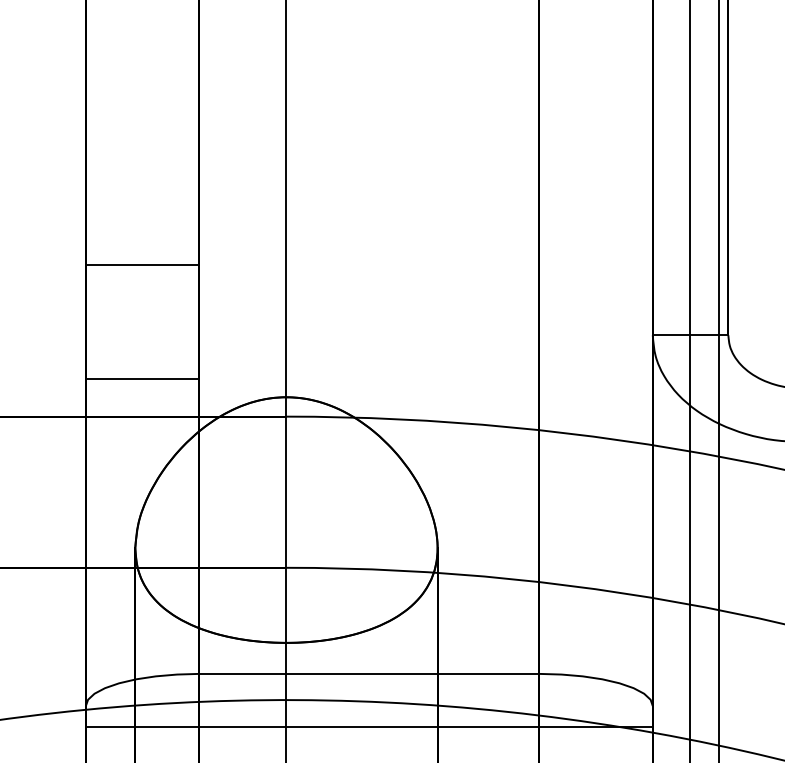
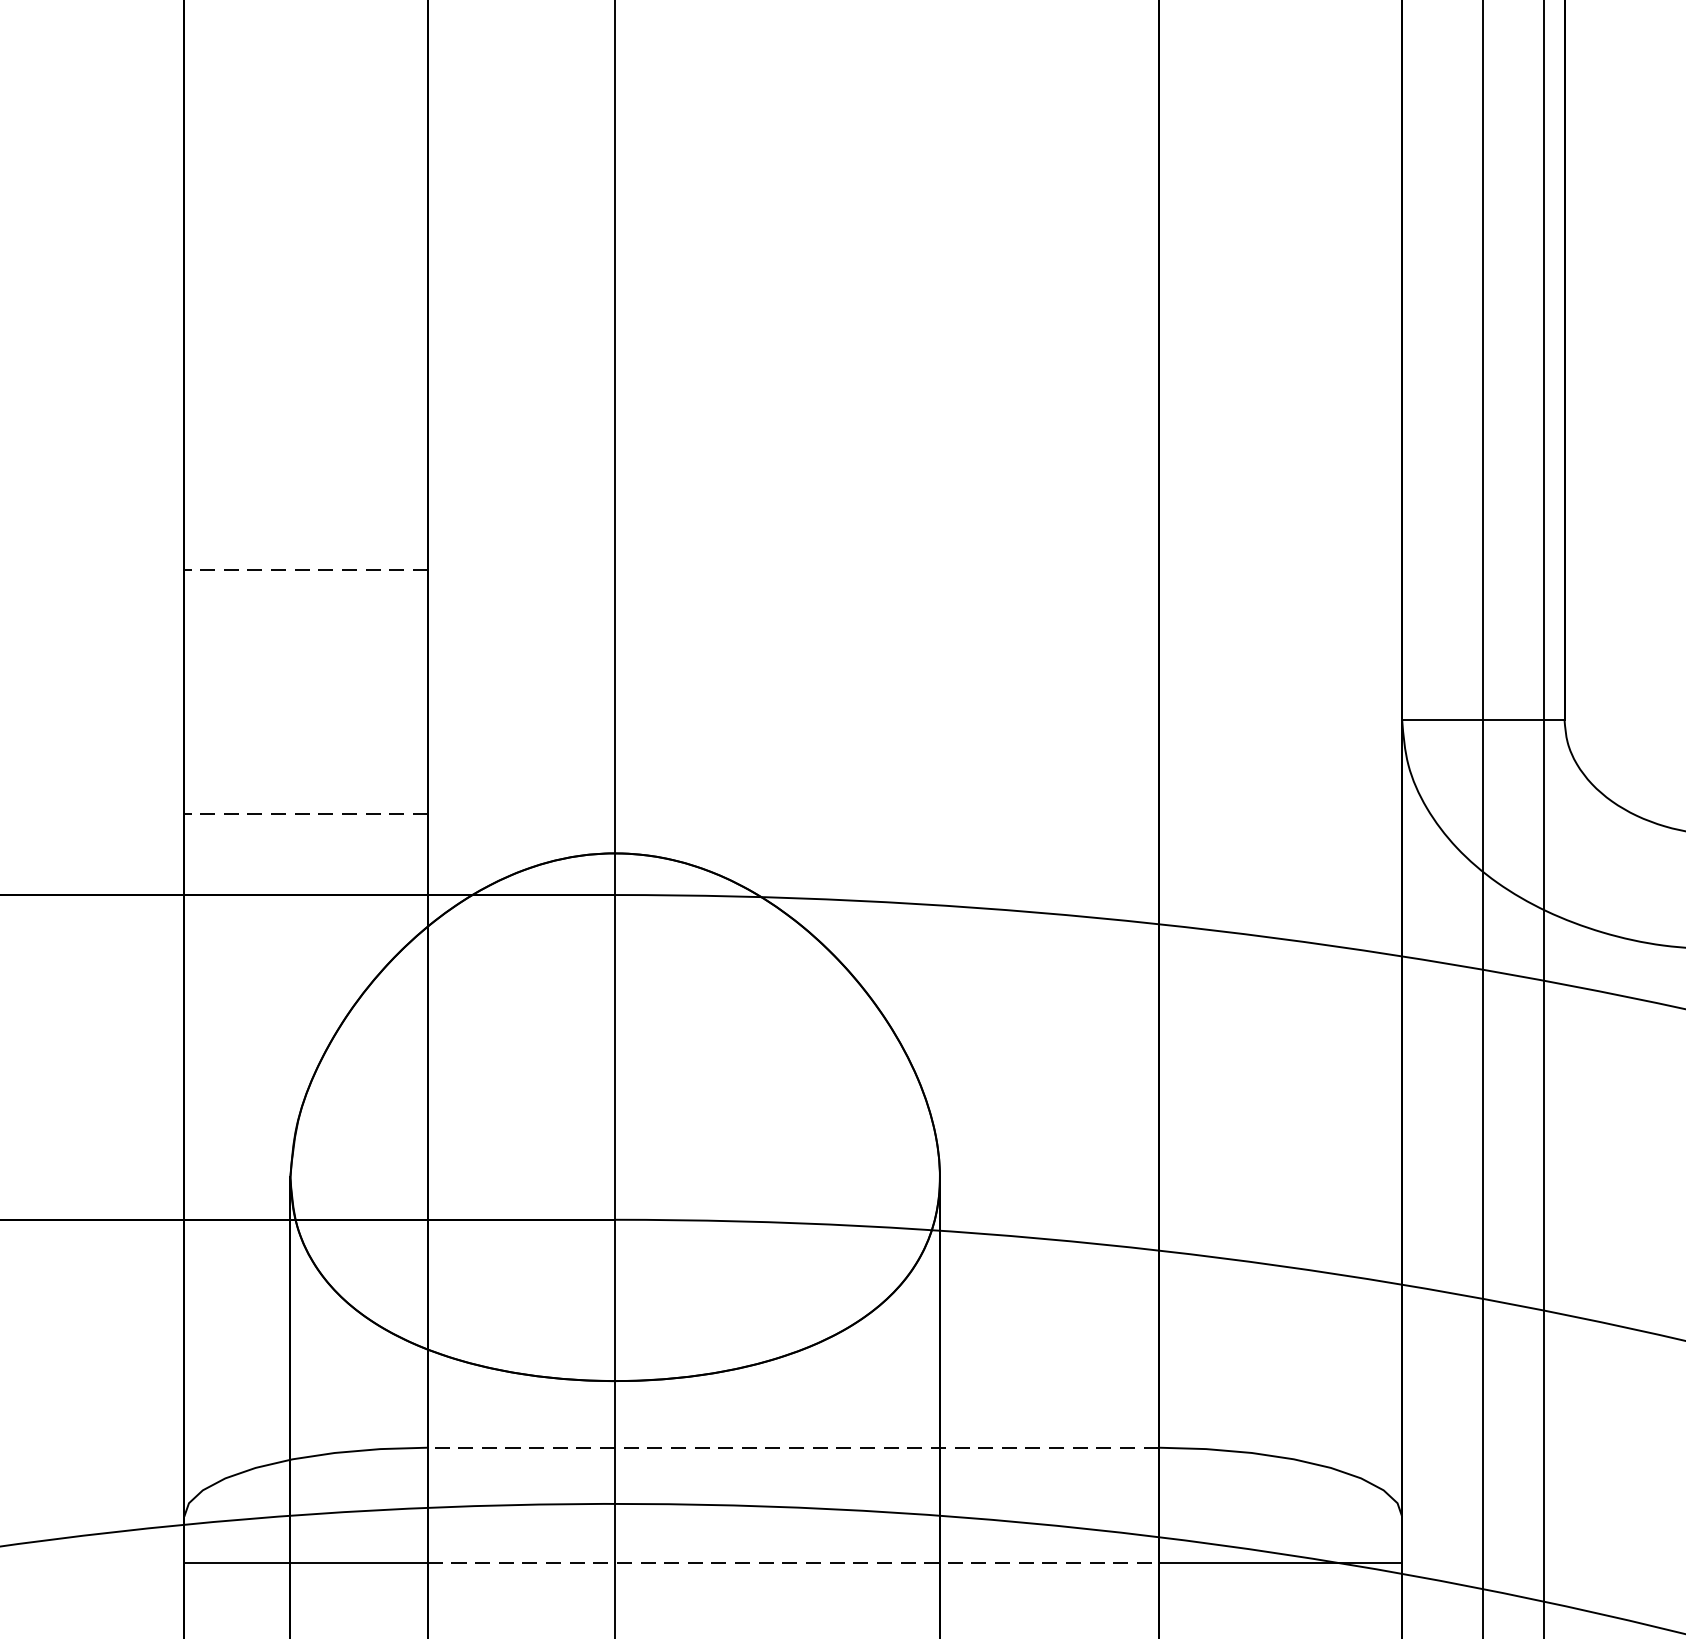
line: (142, 265) -> (305, 570), solid -> dashed
line: (142, 378) -> (305, 813), solid -> dashed
line: (368, 673) -> (791, 1446), solid -> dashed
line: (369, 727) -> (793, 1562), solid -> dashed

